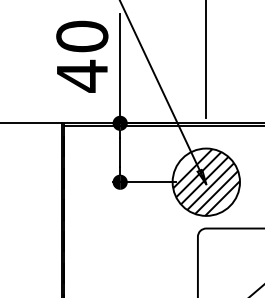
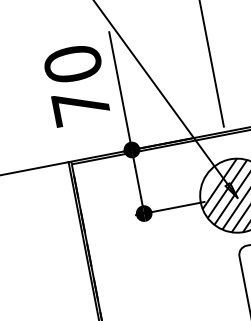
text: (82, 75) -> (81, 106), 40 -> 70

